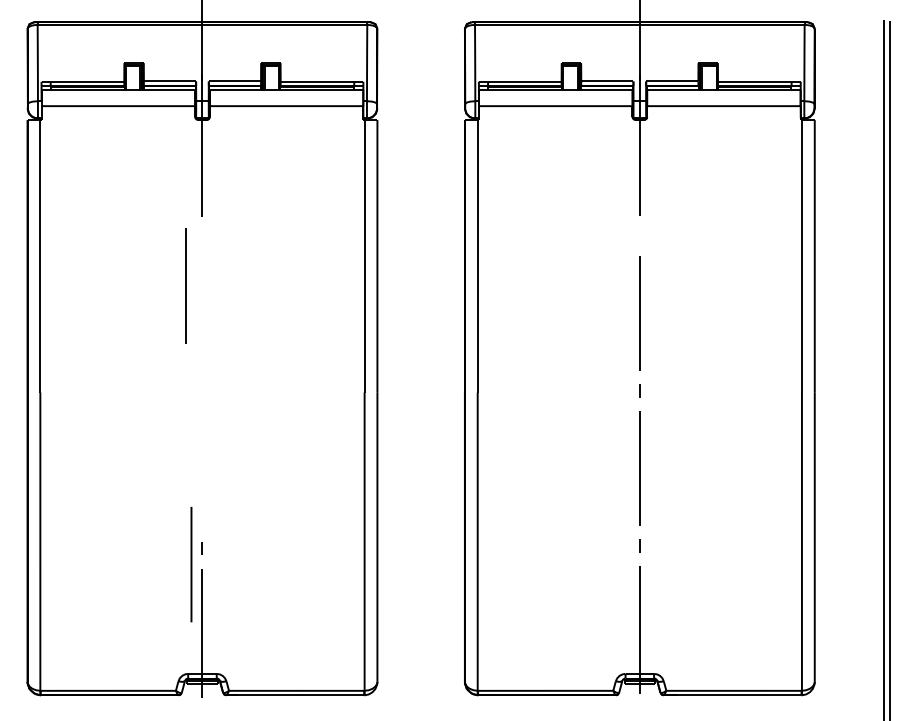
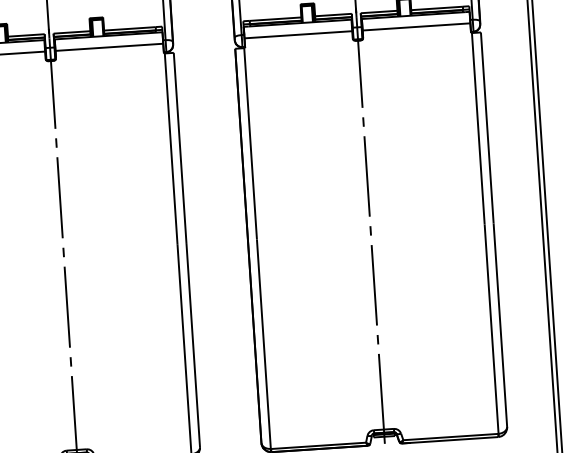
line: (639, 235) -> (363, 121), added
line: (201, 236) -> (55, 142), added
line: (185, 285) -> (59, 197), moved
line: (201, 392) -> (62, 252), added
line: (191, 564) -> (67, 307), moved

